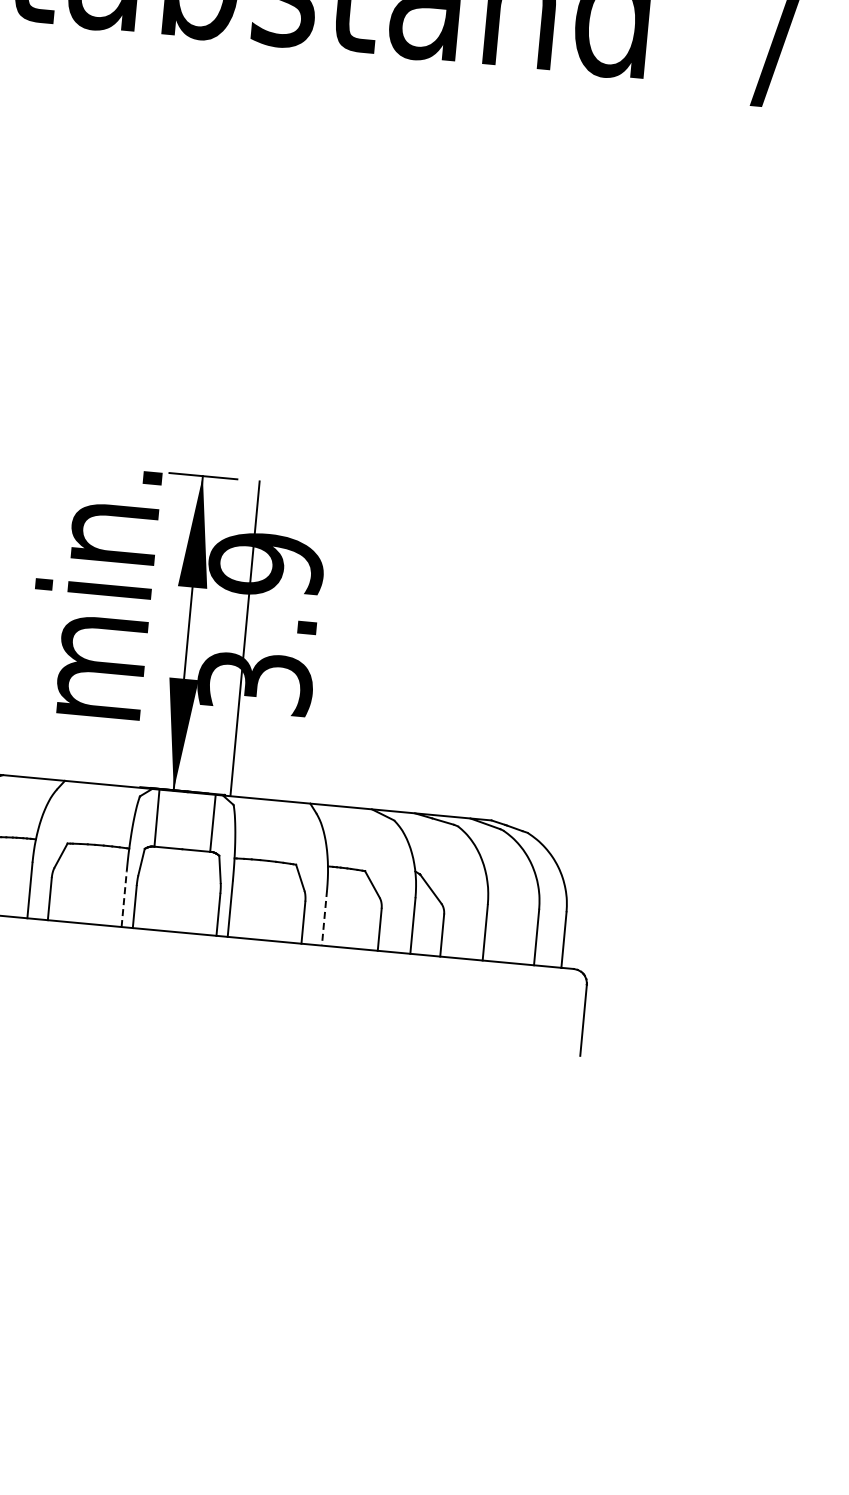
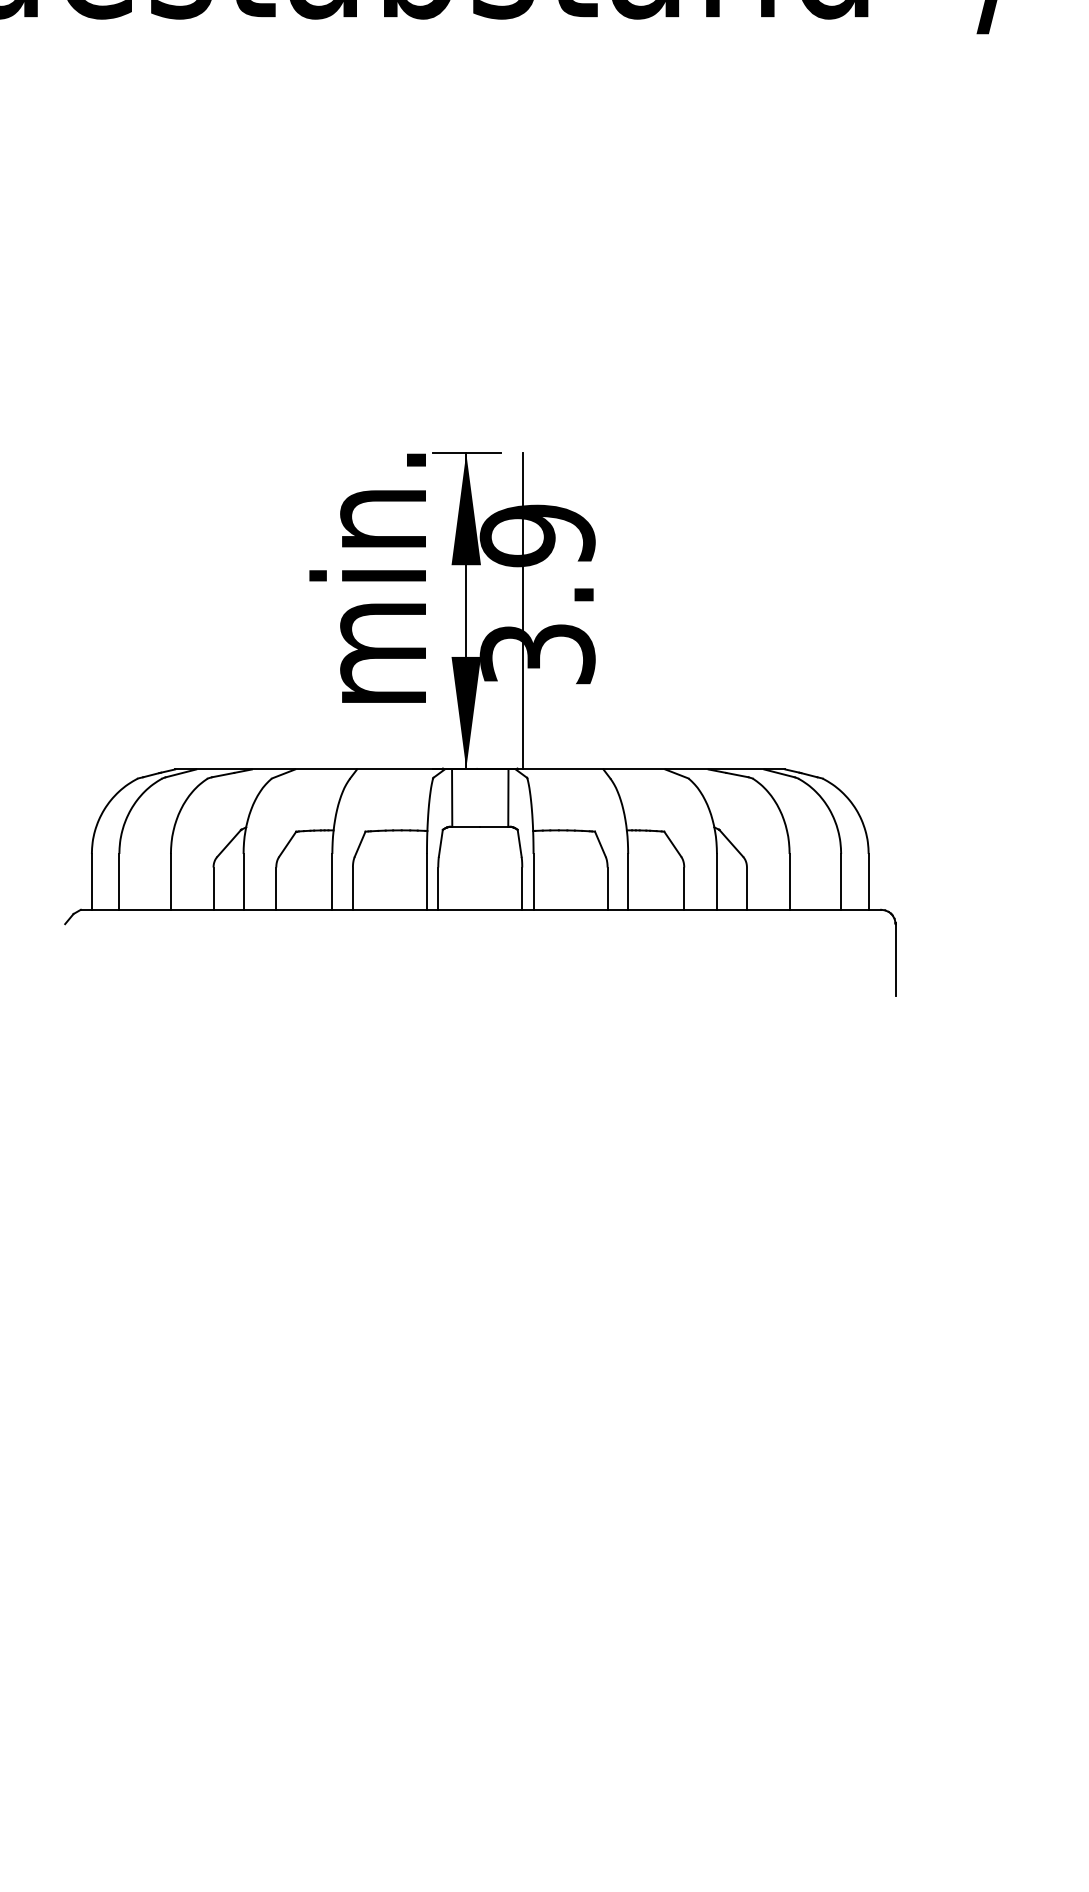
line: (123, 898) -> (426, 881), dashed -> solid
line: (324, 917) -> (628, 881), dashed -> solid

